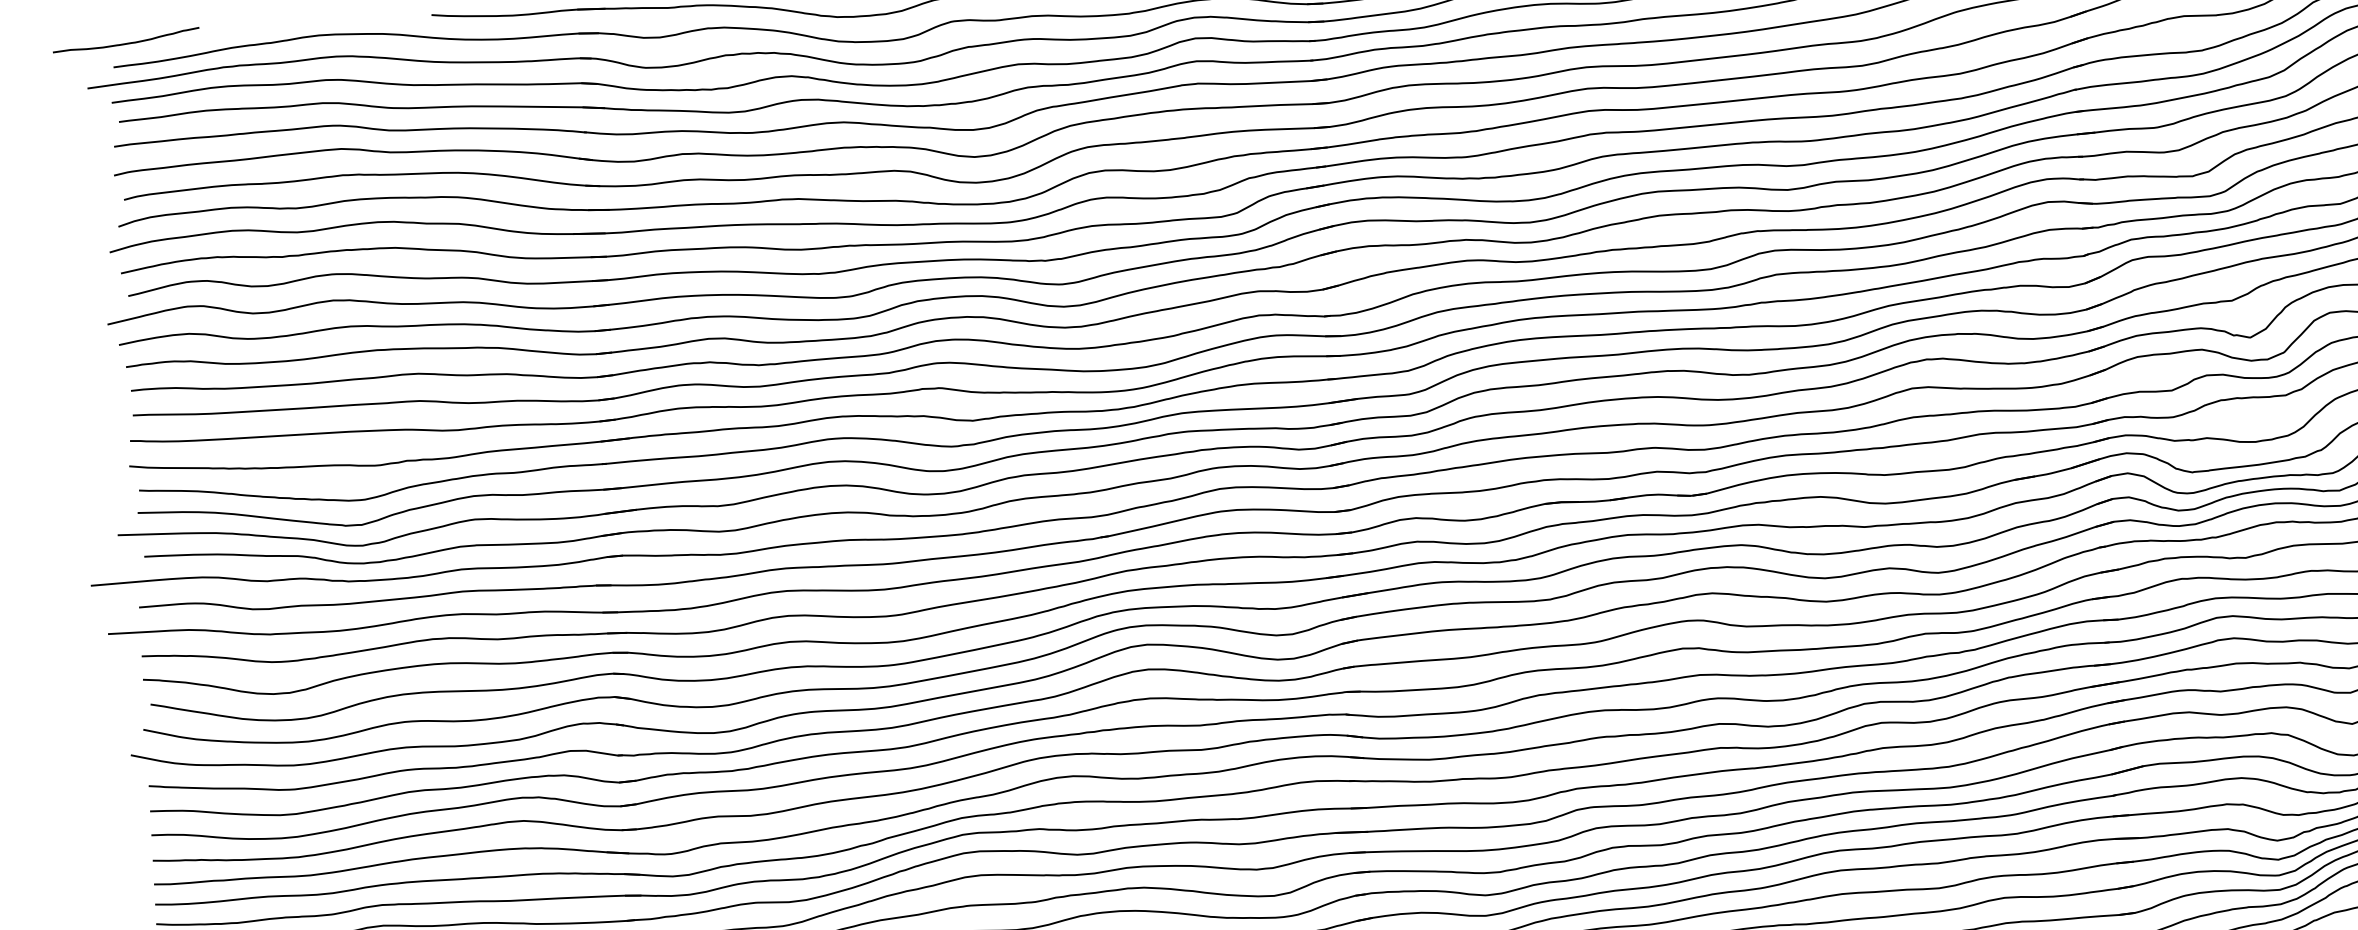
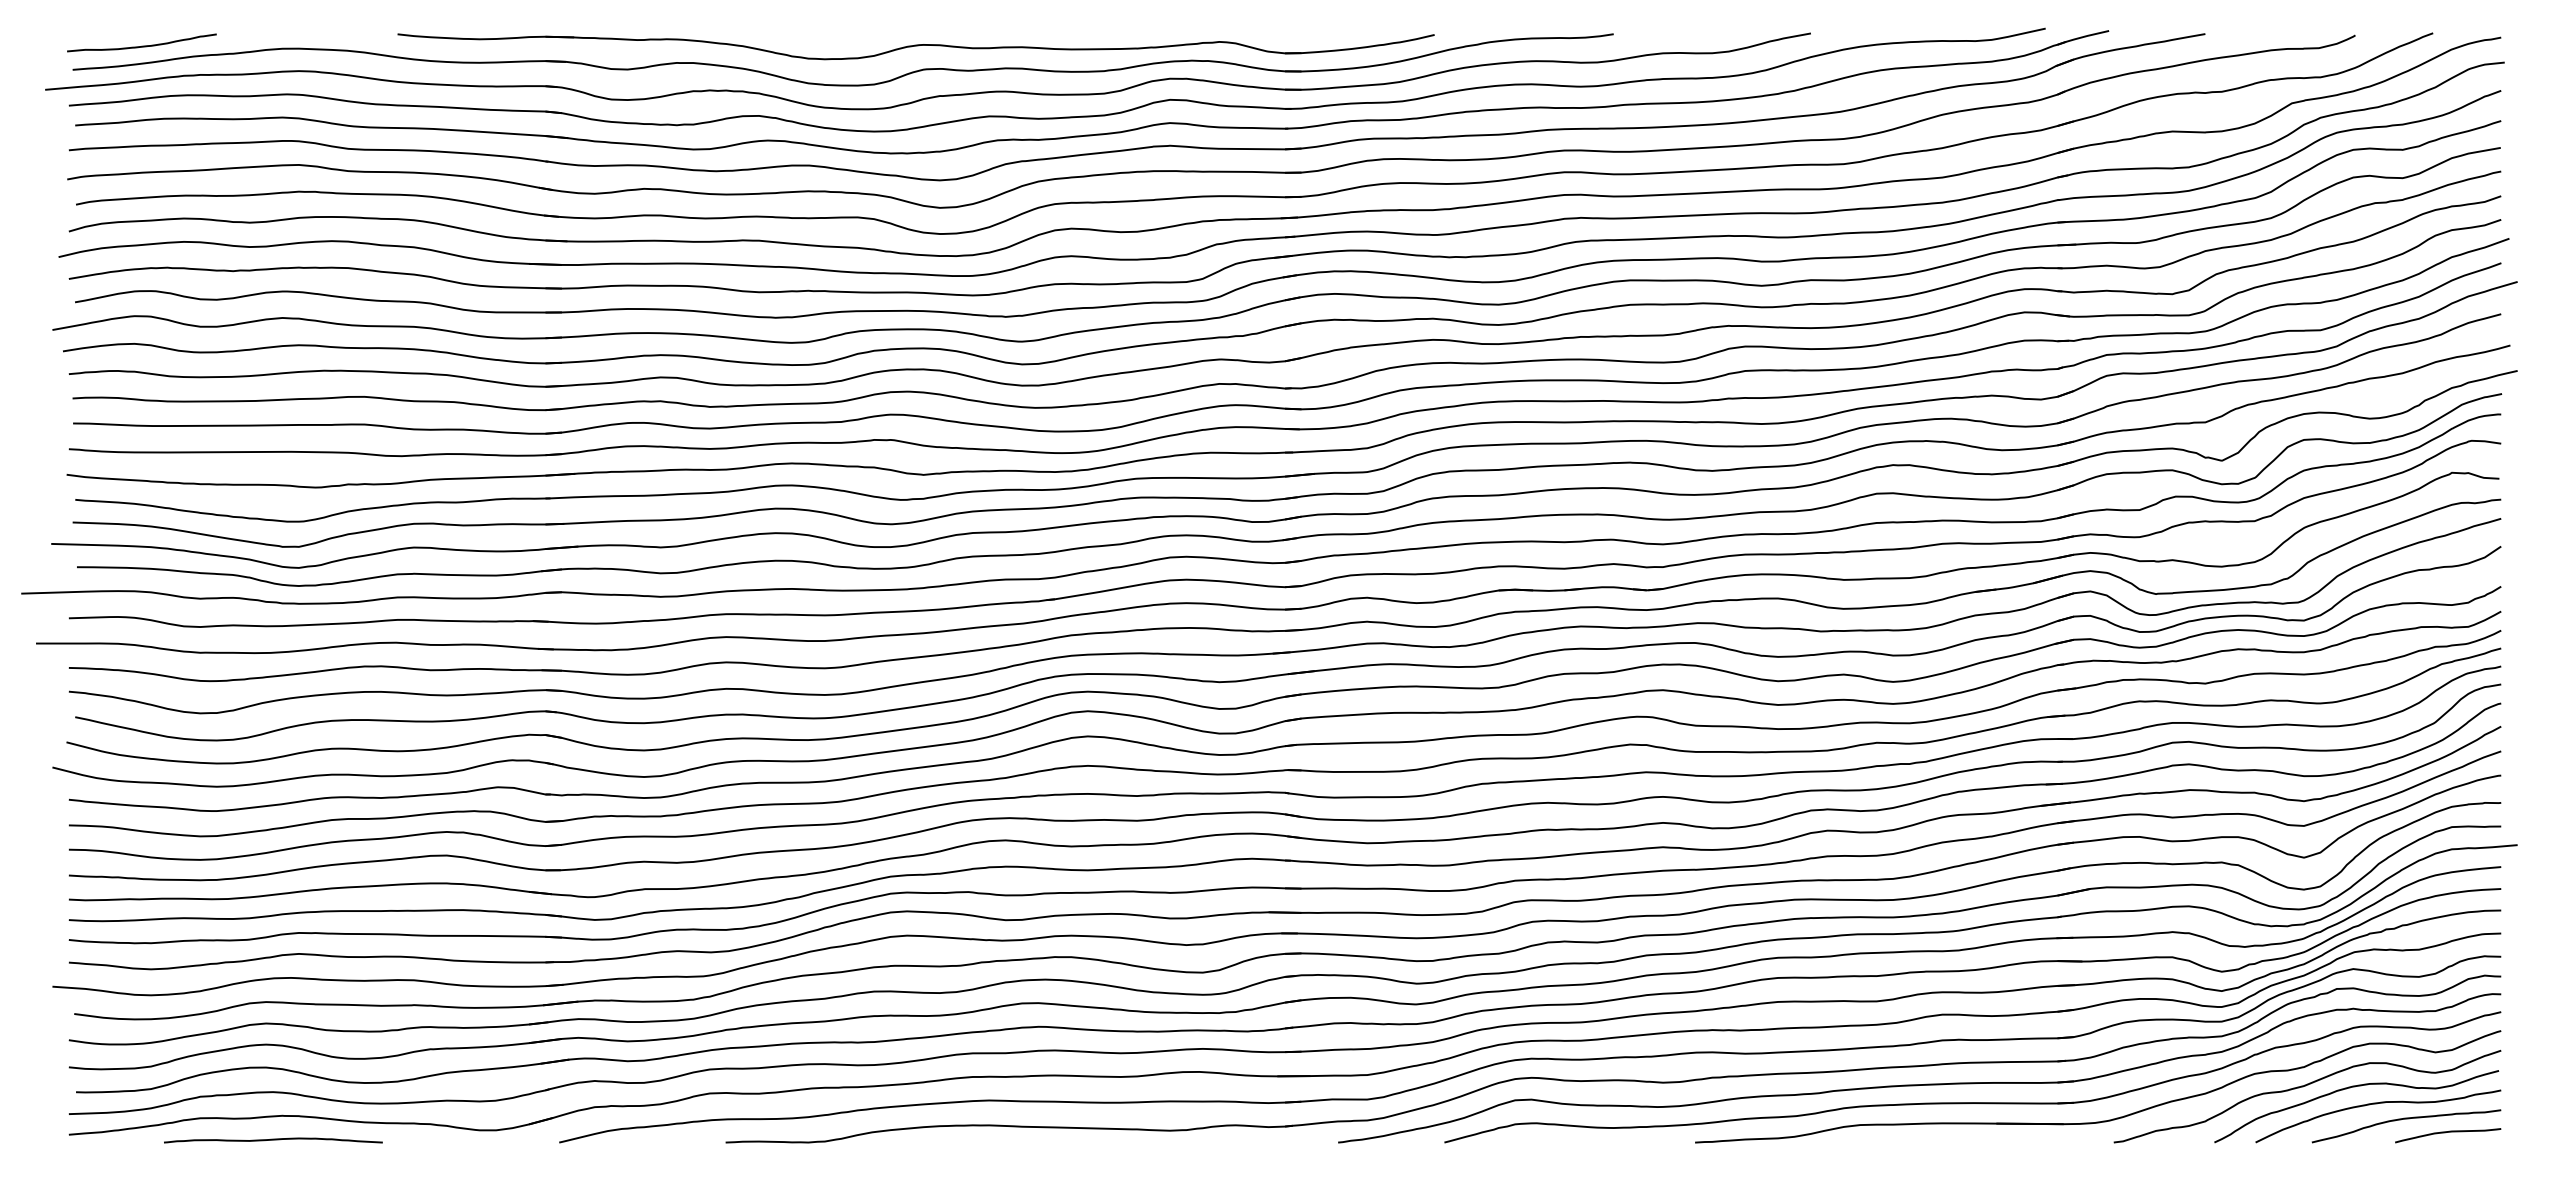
curve: (125, 42) -> (141, 45), moved

